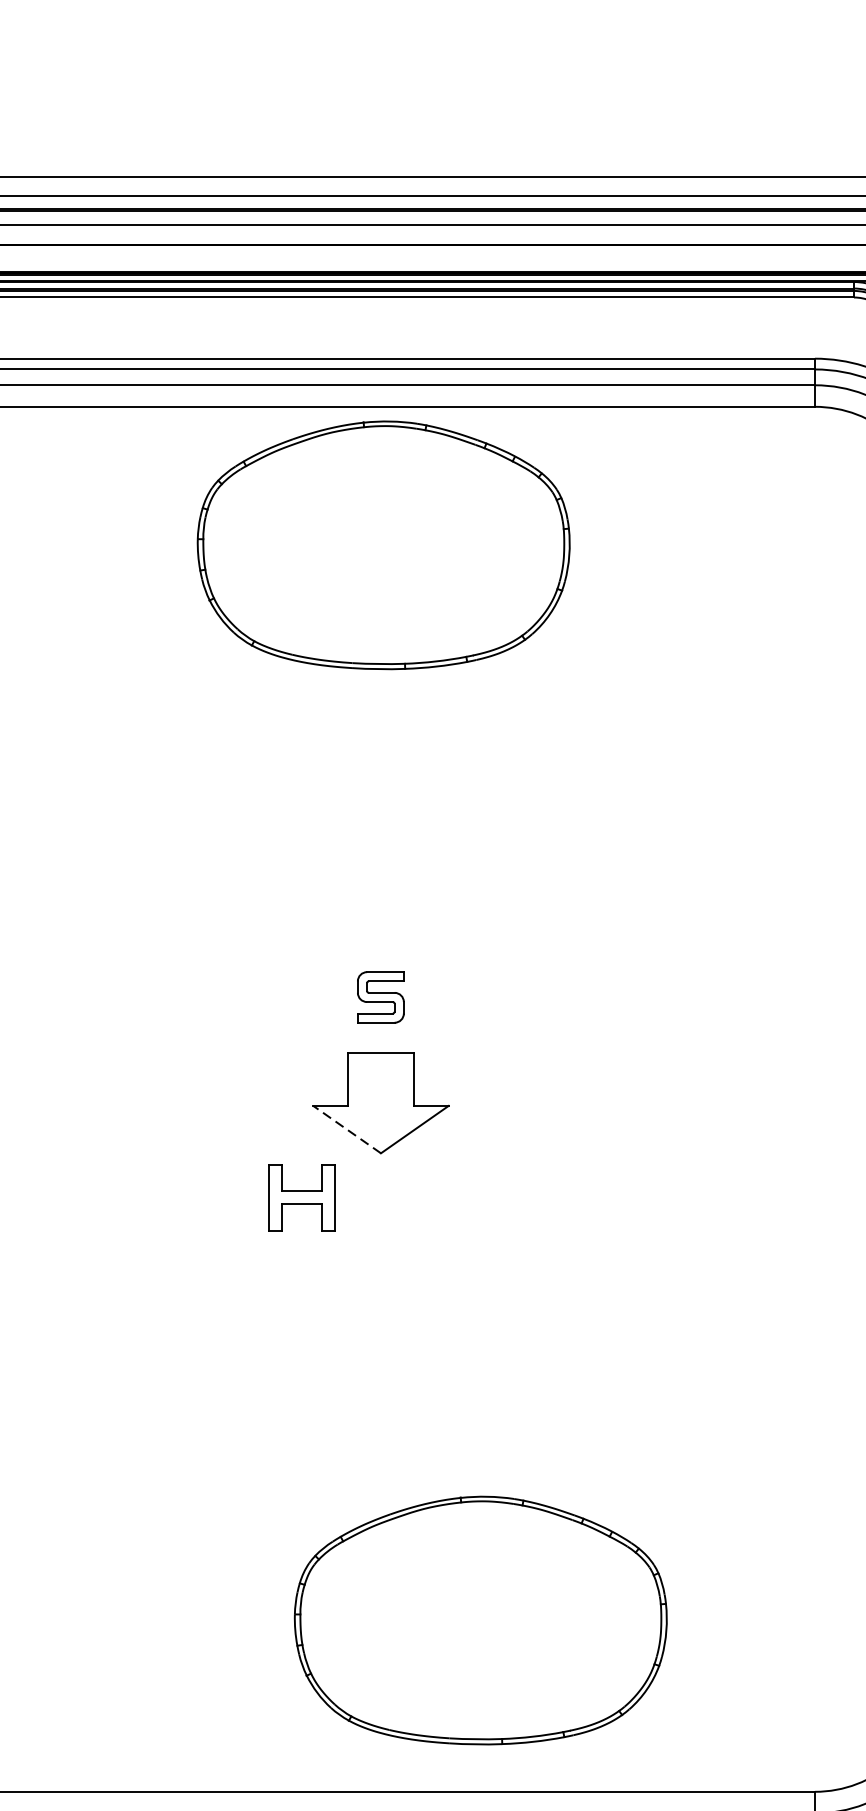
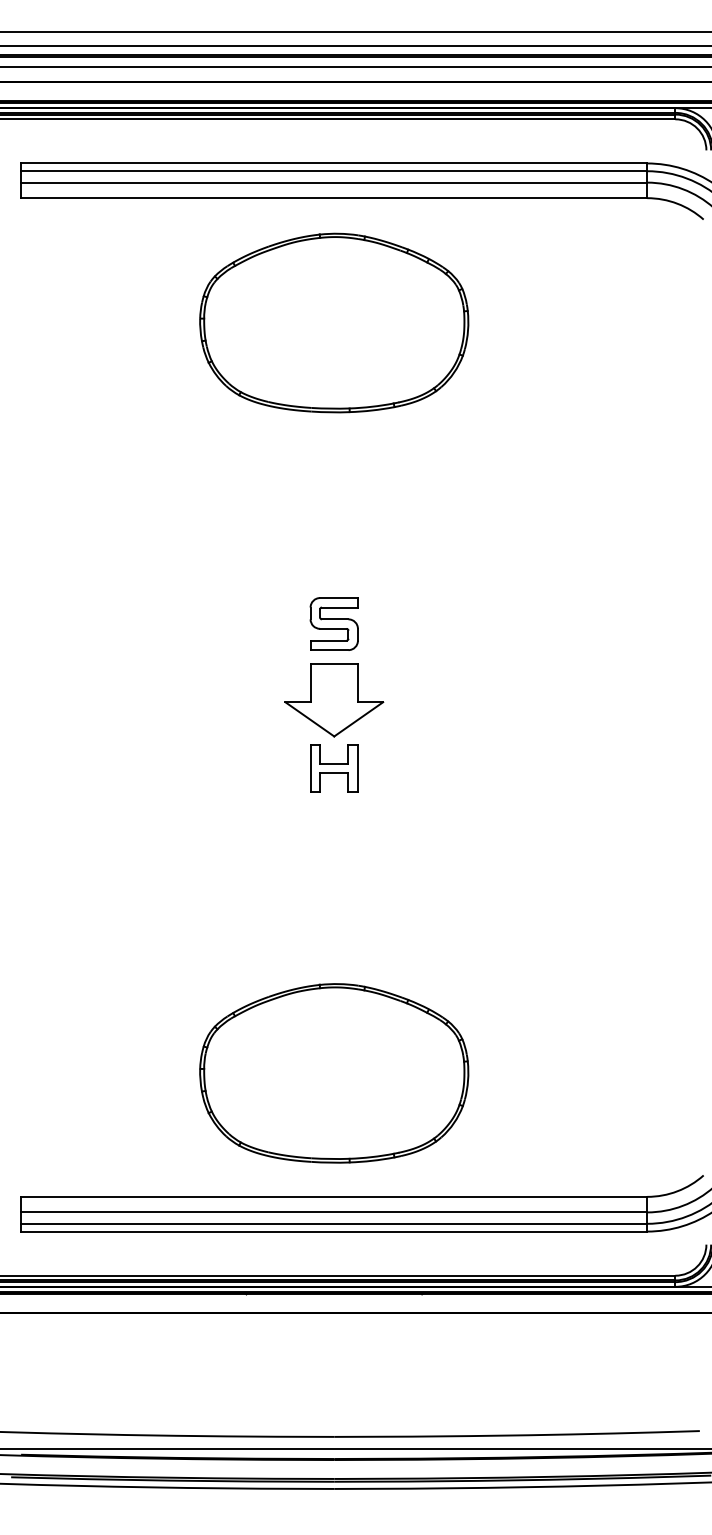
part: (384, 544) -> (334, 322), moved
part: (379, 996) -> (333, 623), size x1.43
line: (346, 1129) -> (309, 719), dashed -> solid
part: (302, 1197) -> (334, 768), moved
part: (481, 1620) -> (334, 1073), moved

